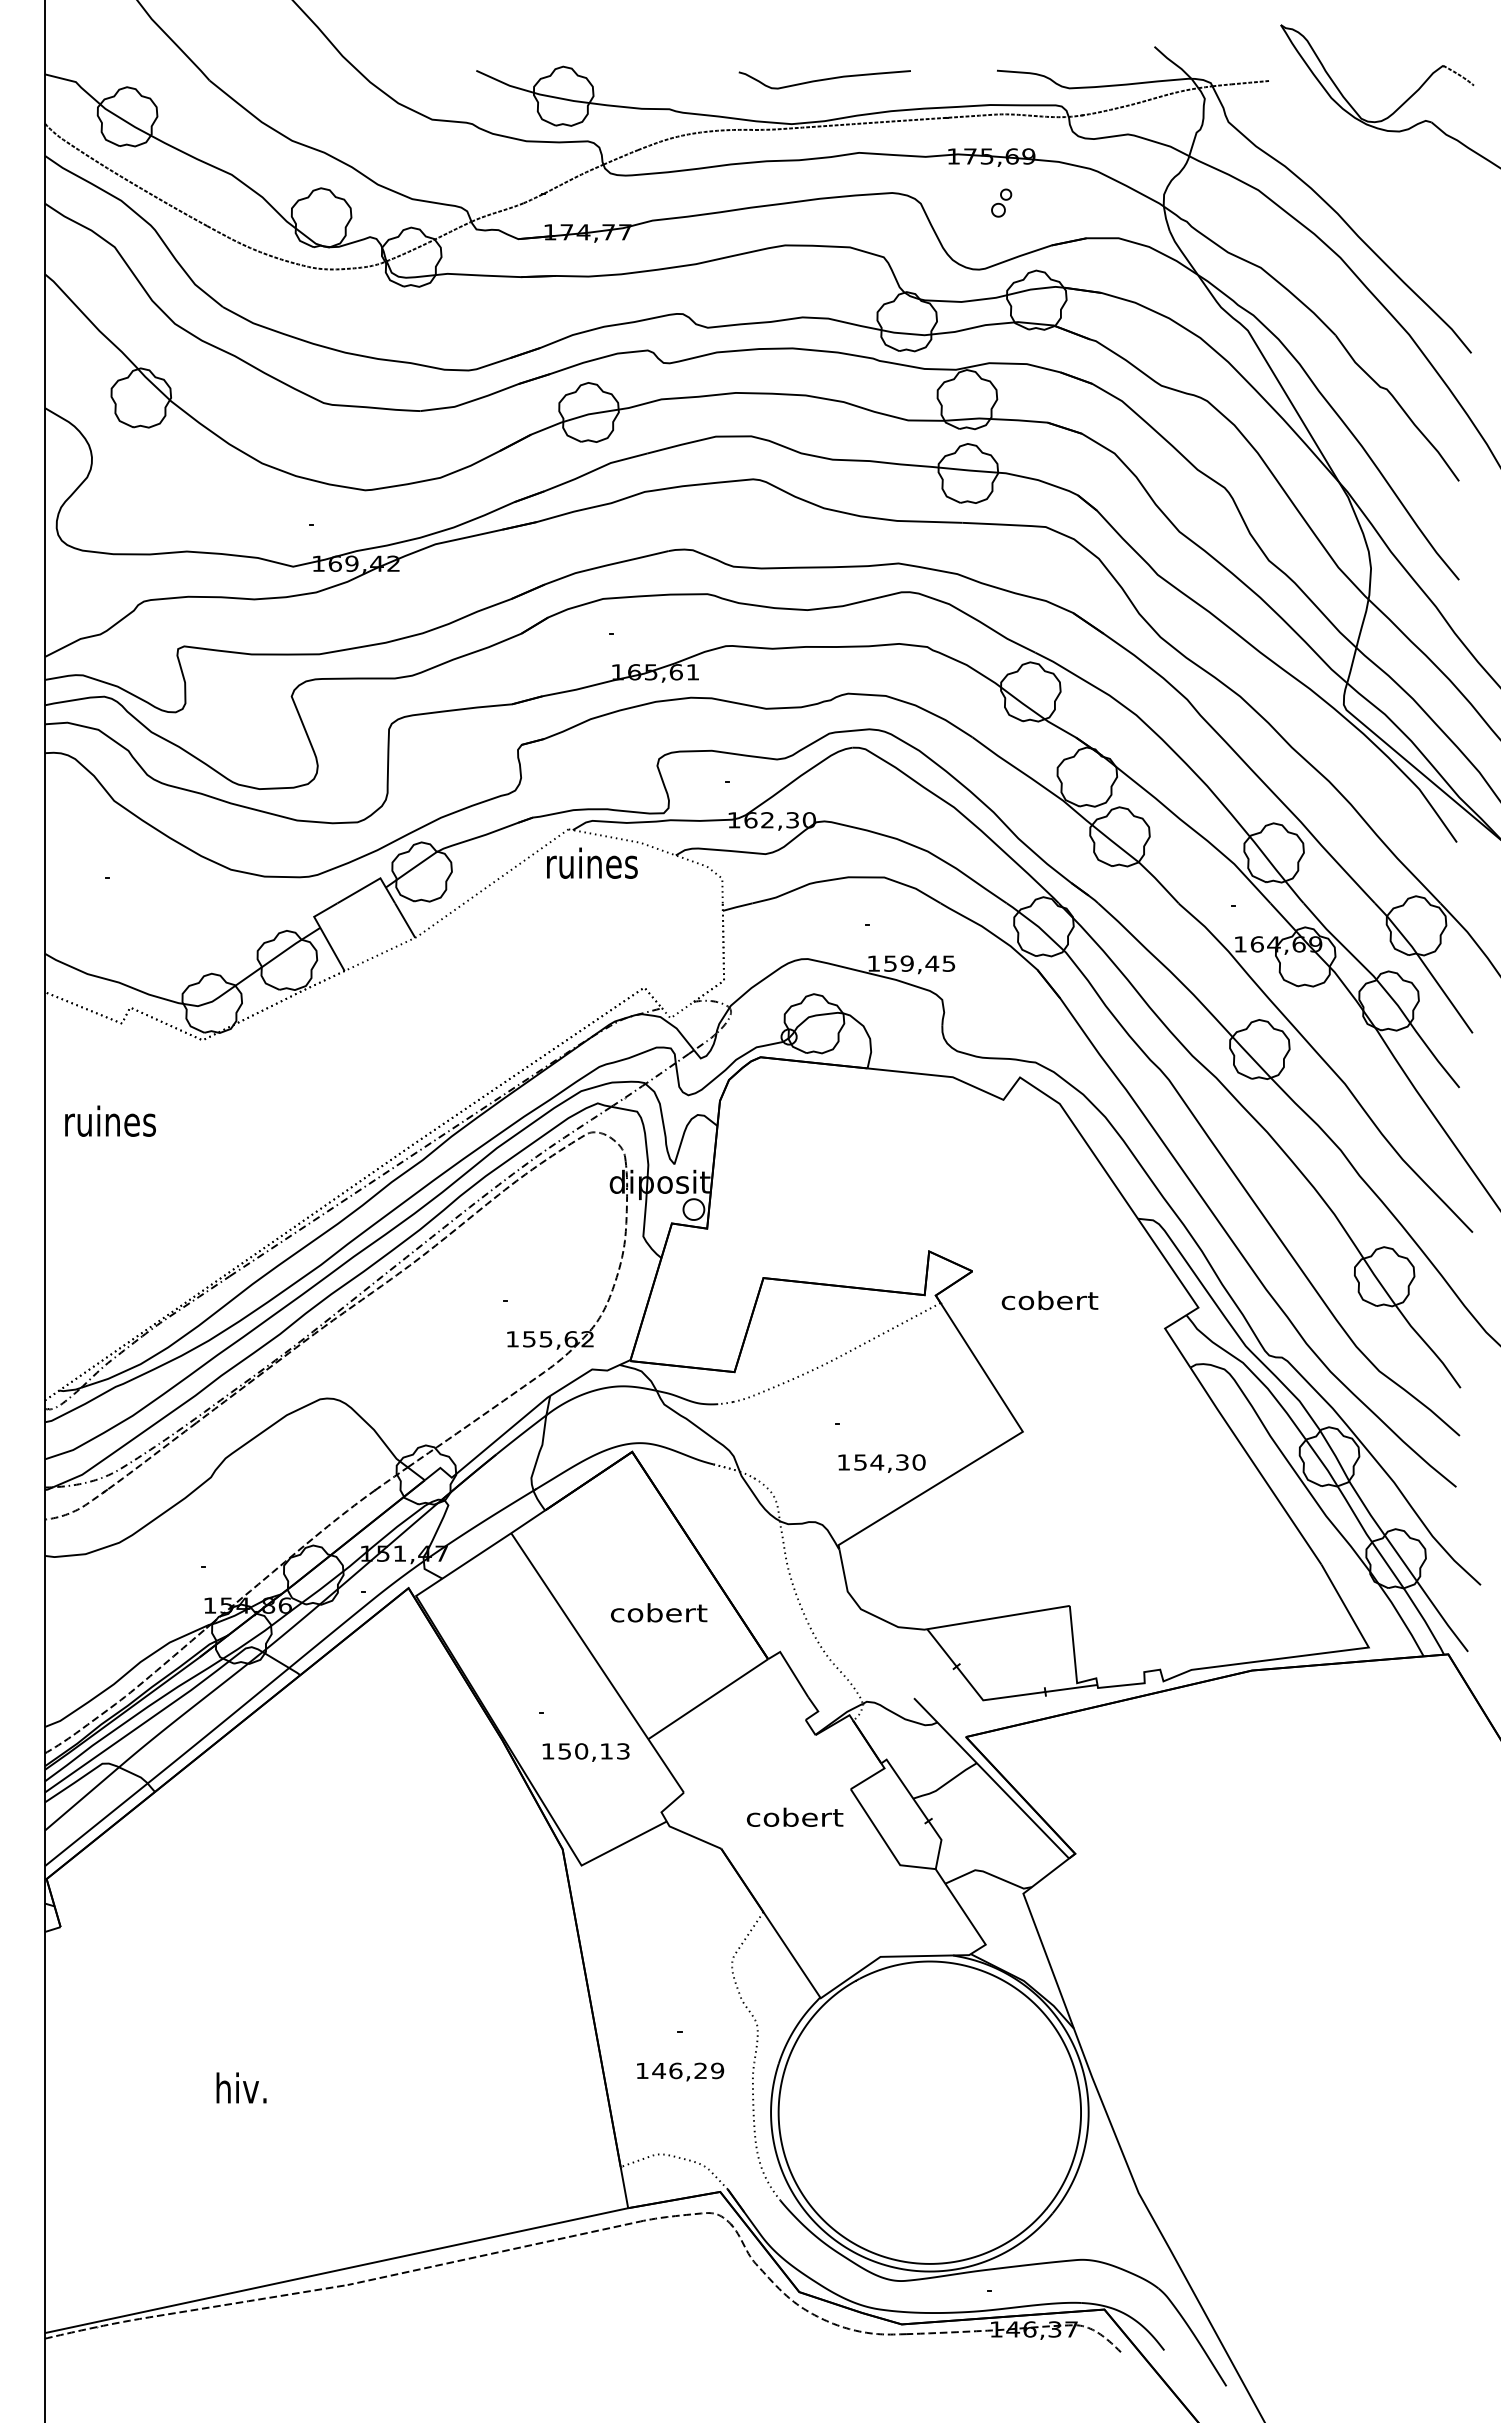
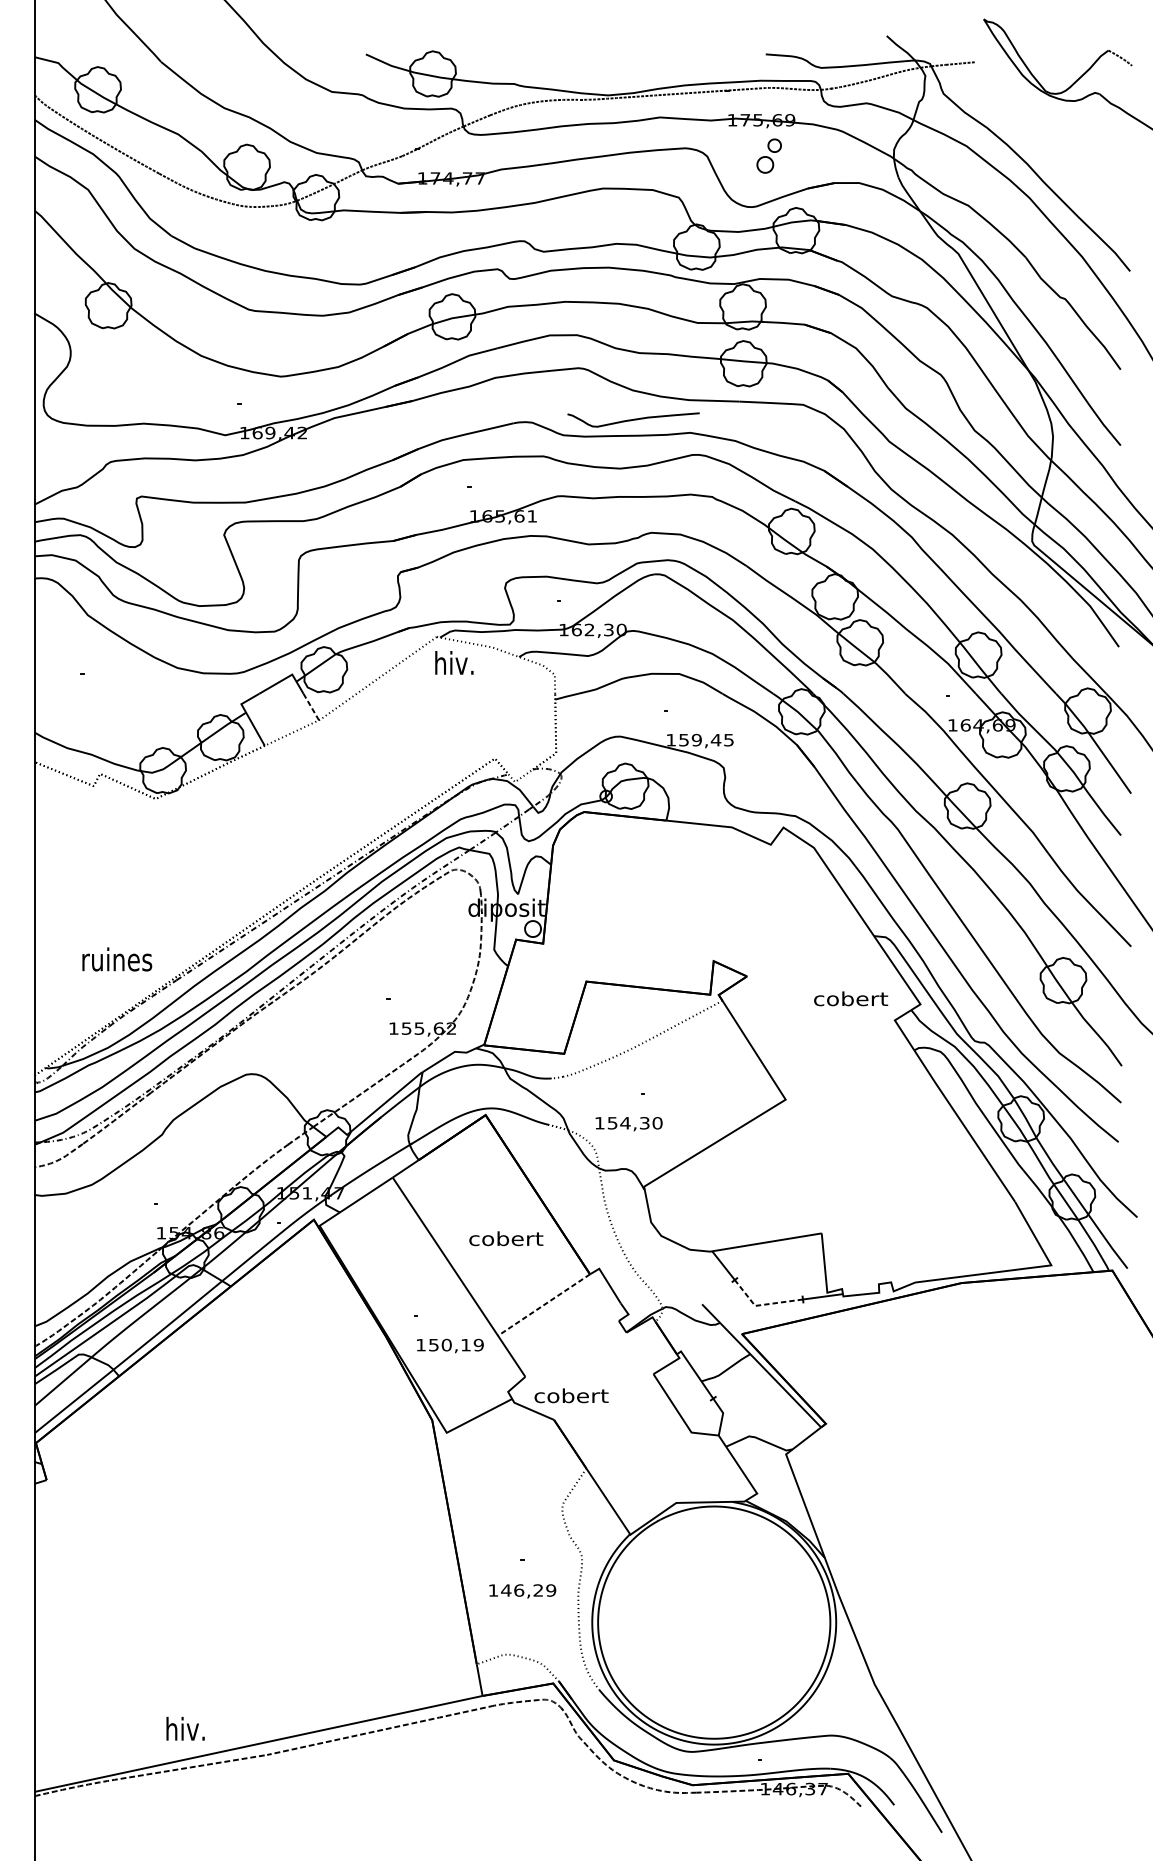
curve: (824, 79) -> (633, 419), moved
part: (1001, 202) -> (769, 155), size x1.6
text: (592, 862) -> (455, 662), ruines -> hiv.
line: (405, 920) -> (311, 707), solid -> dashed
text: (110, 1120) -> (117, 958), moved
text: (1049, 1300) -> (850, 998), moved
text: (881, 1463) -> (628, 1124), moved
line: (707, 1699) -> (543, 1305), solid -> dashed
line: (992, 1699) -> (762, 1305), solid -> dashed
text: (622, 1751) -> (478, 1345), 150,13 -> 150,19
text: (795, 1816) -> (571, 1395), moved
text: (241, 2087) -> (185, 1728), moved

